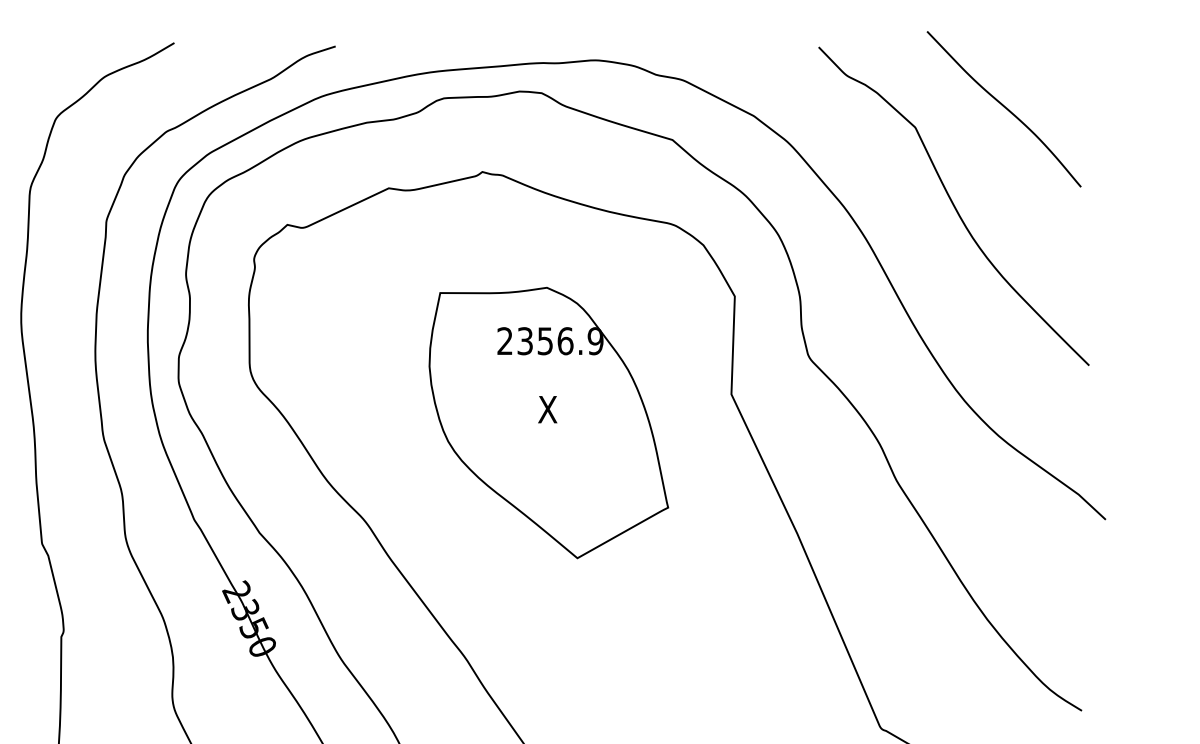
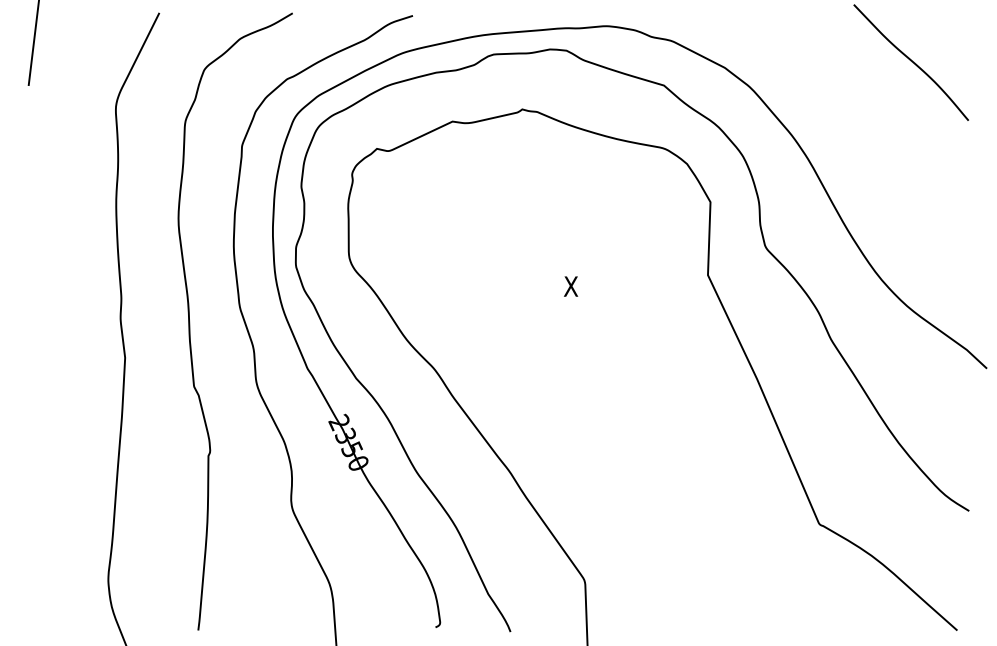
curve: (953, 206) -> (873, 135), removed
part: (548, 422) -> (571, 296), removed

